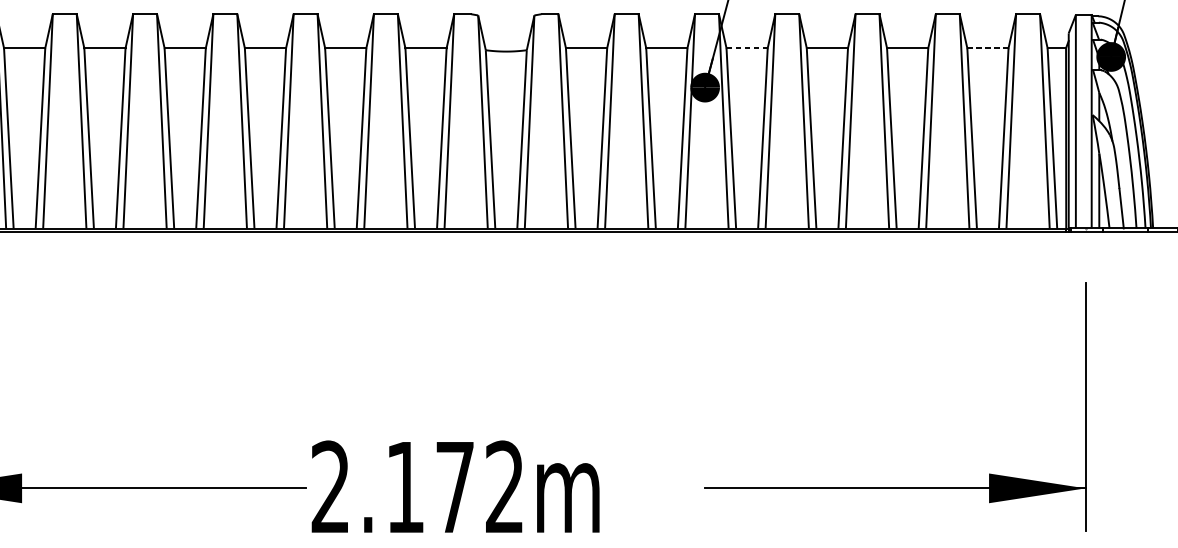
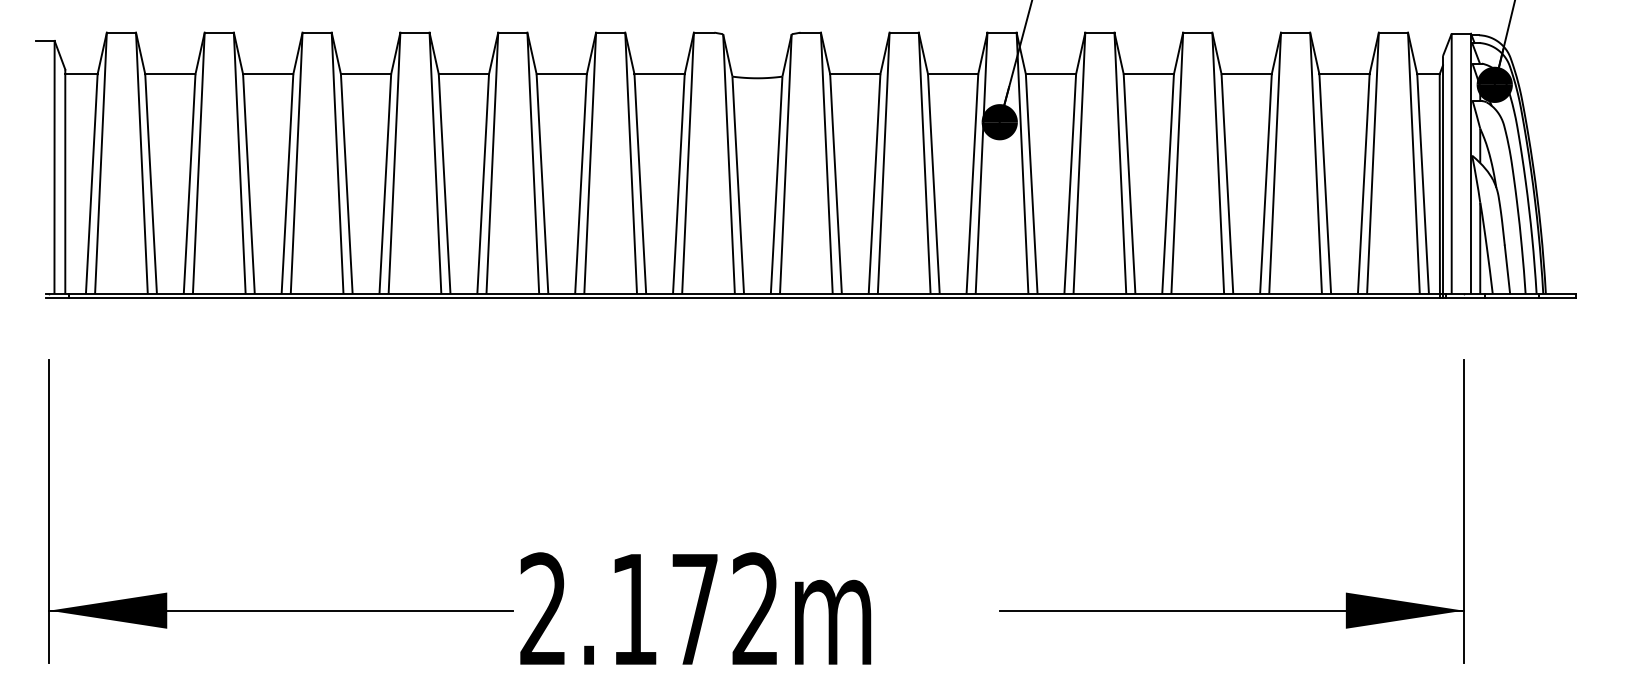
line: (747, 48) -> (1051, 74), dashed -> solid
line: (988, 48) -> (1345, 74), dashed -> solid

